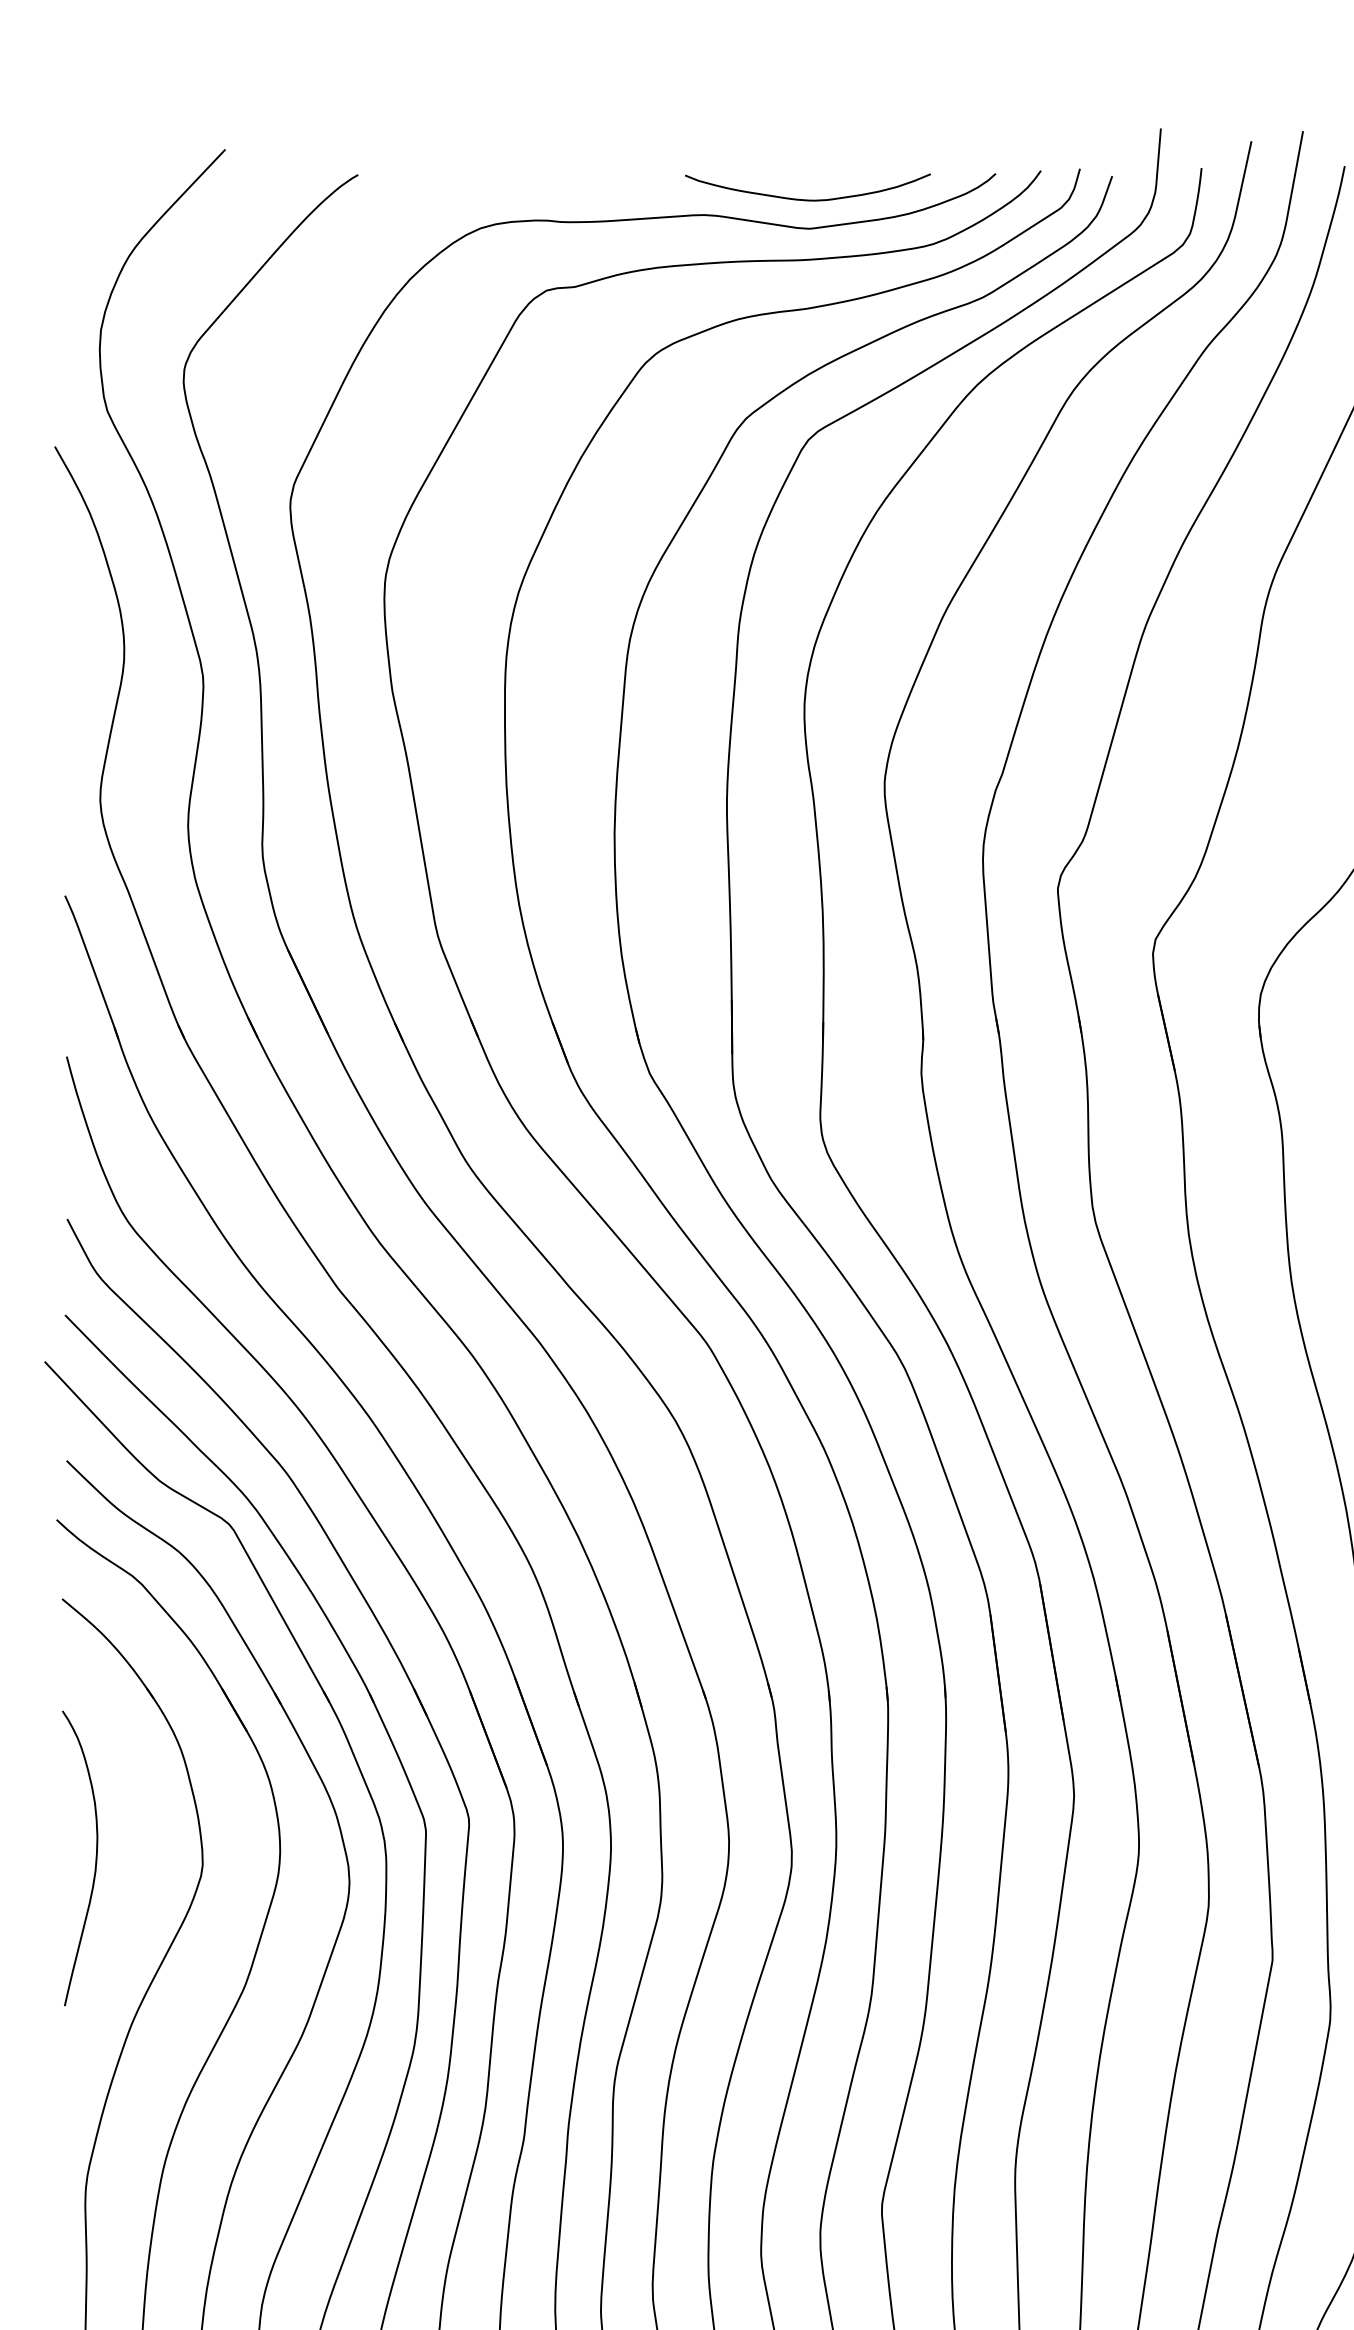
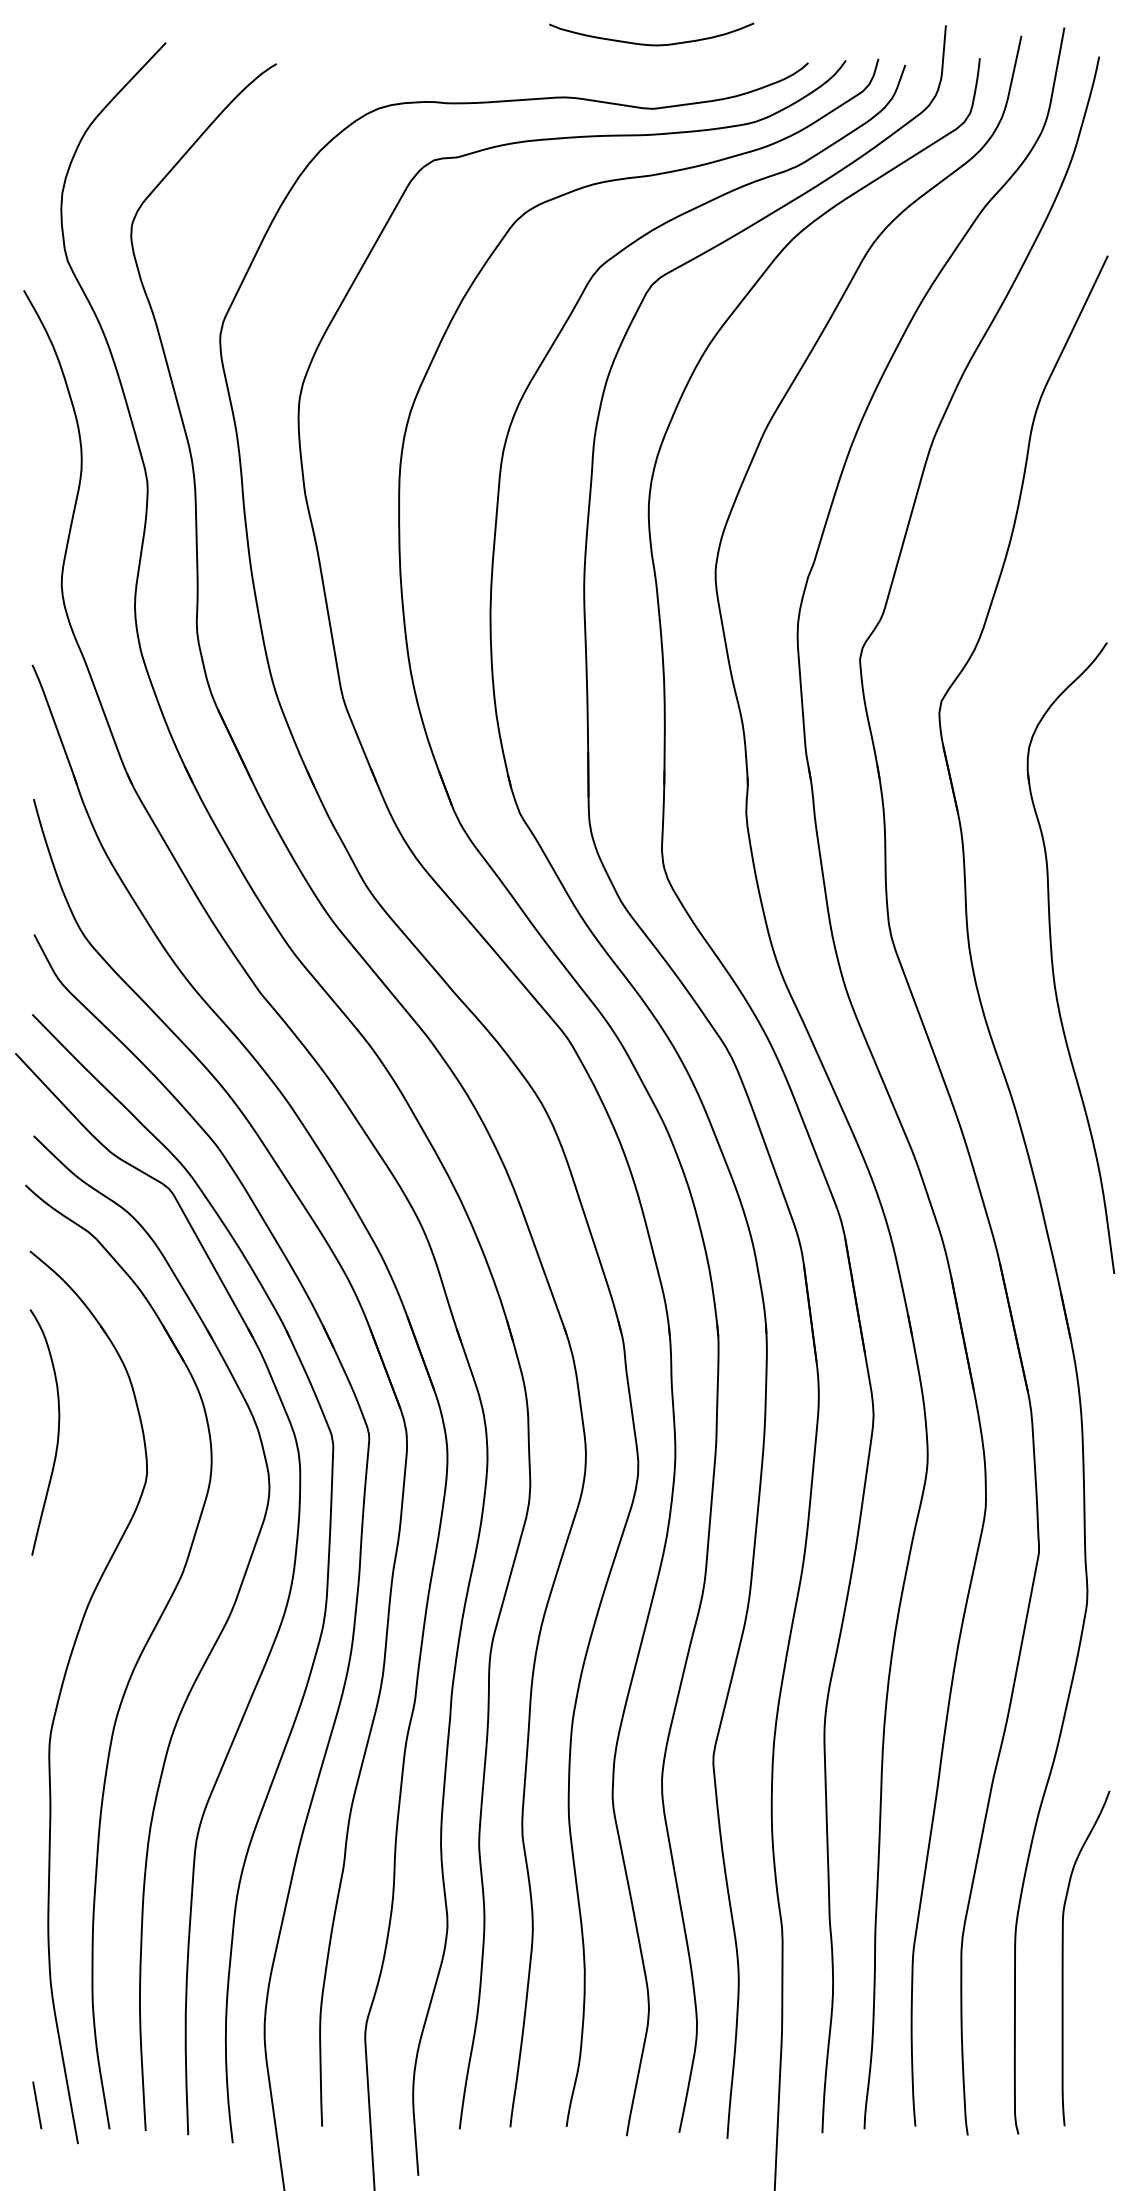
curve: (807, 199) -> (651, 44), moved
curve: (95, 1858) -> (57, 1432), moved

